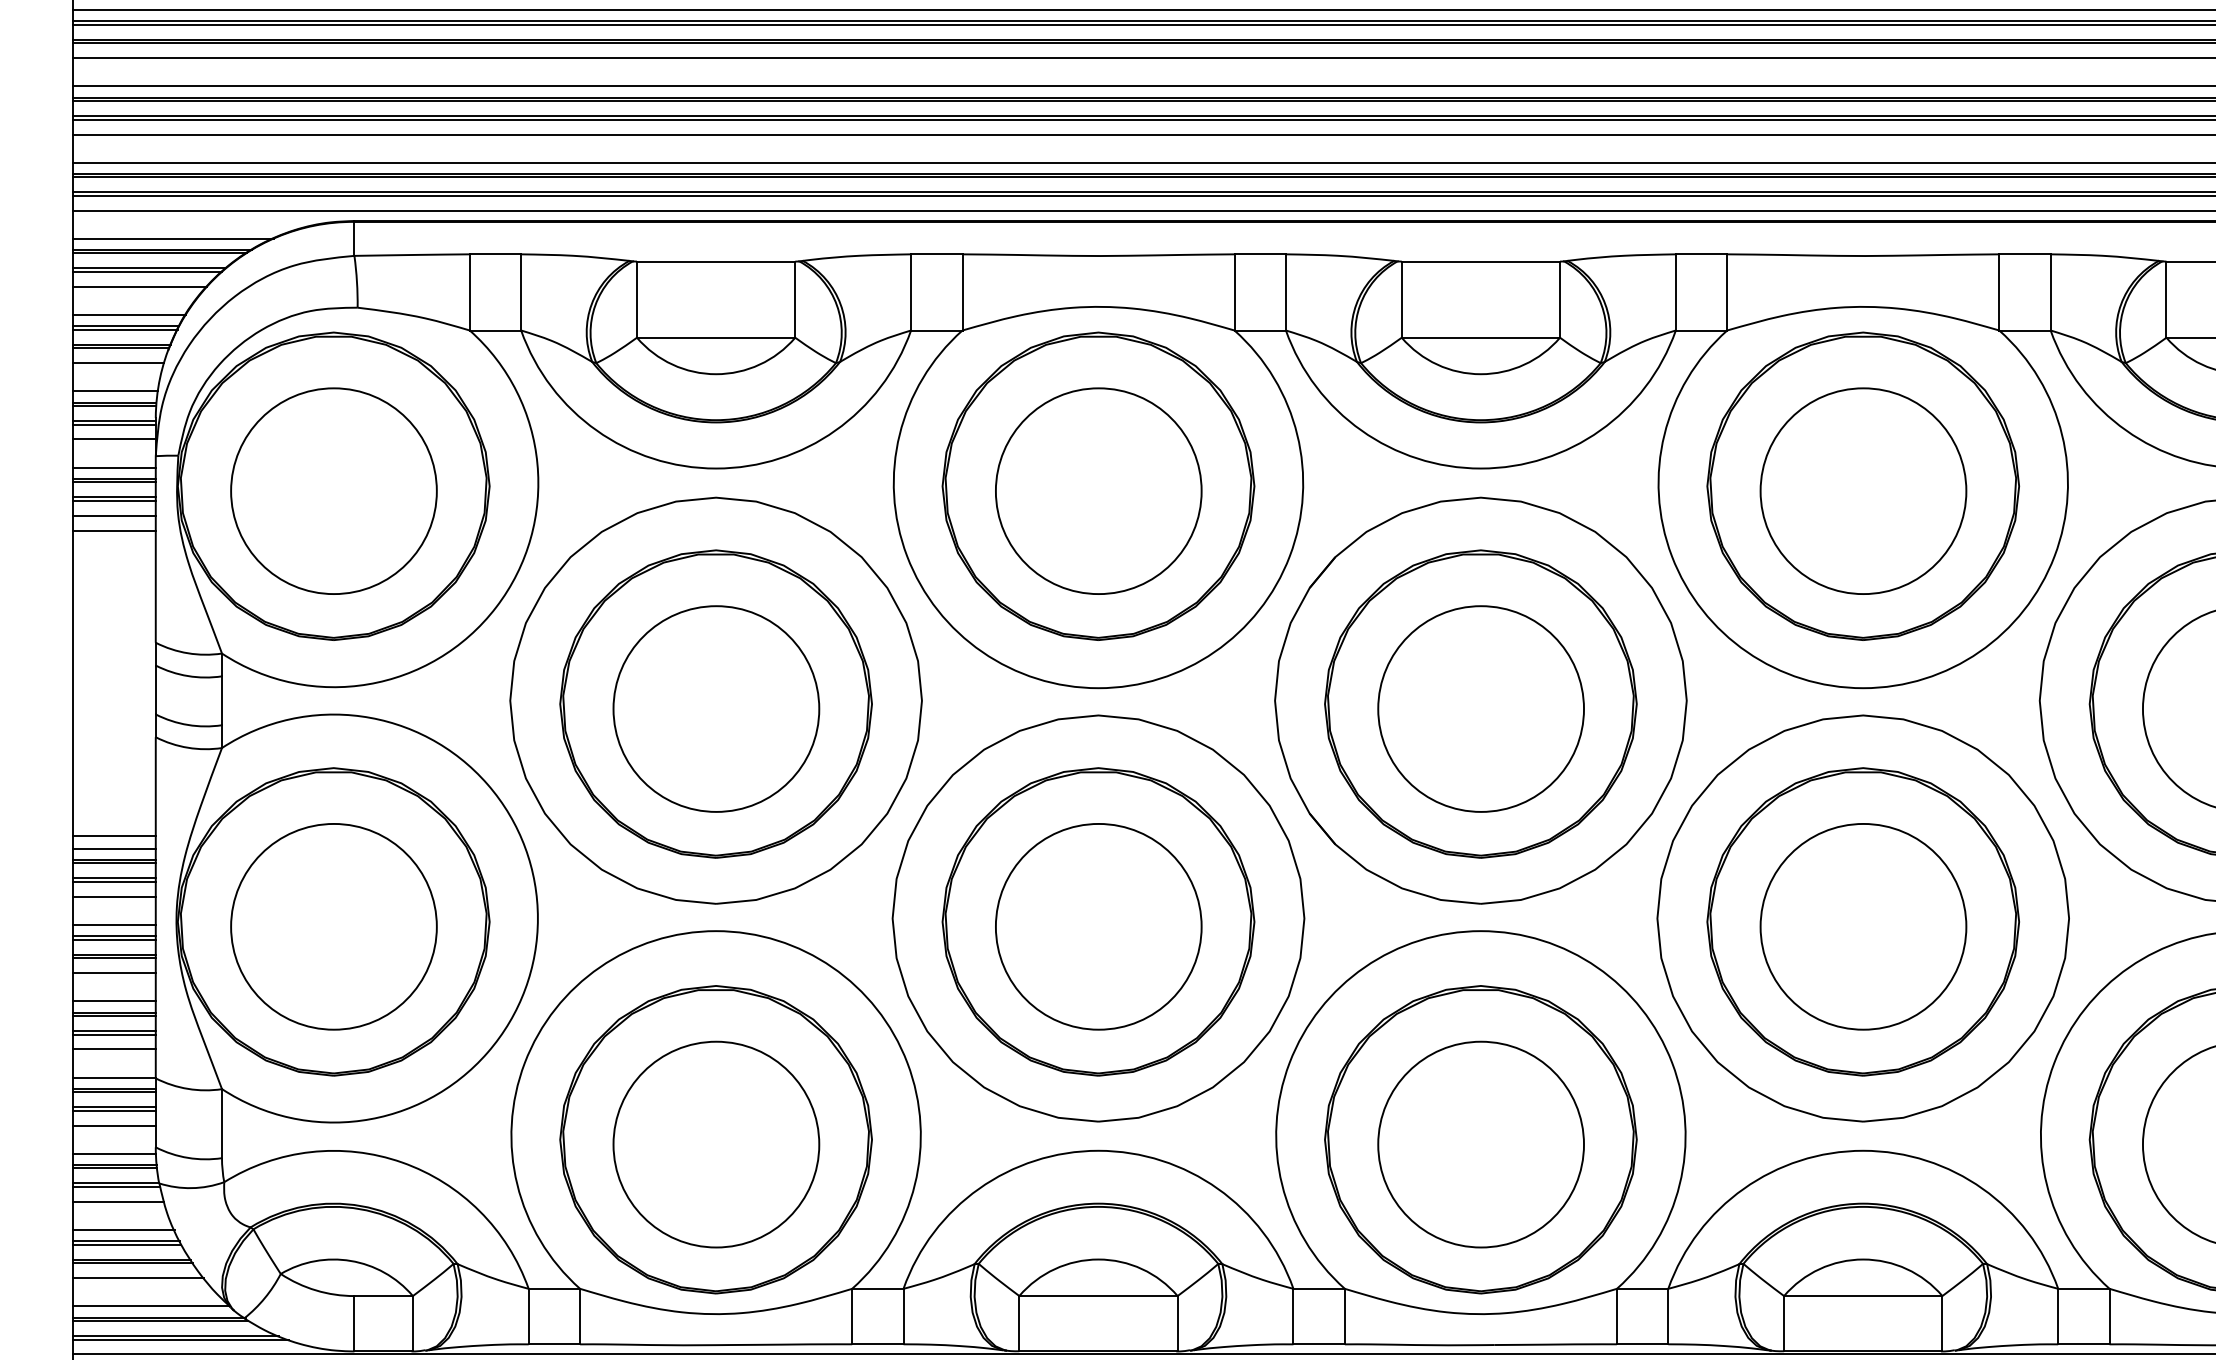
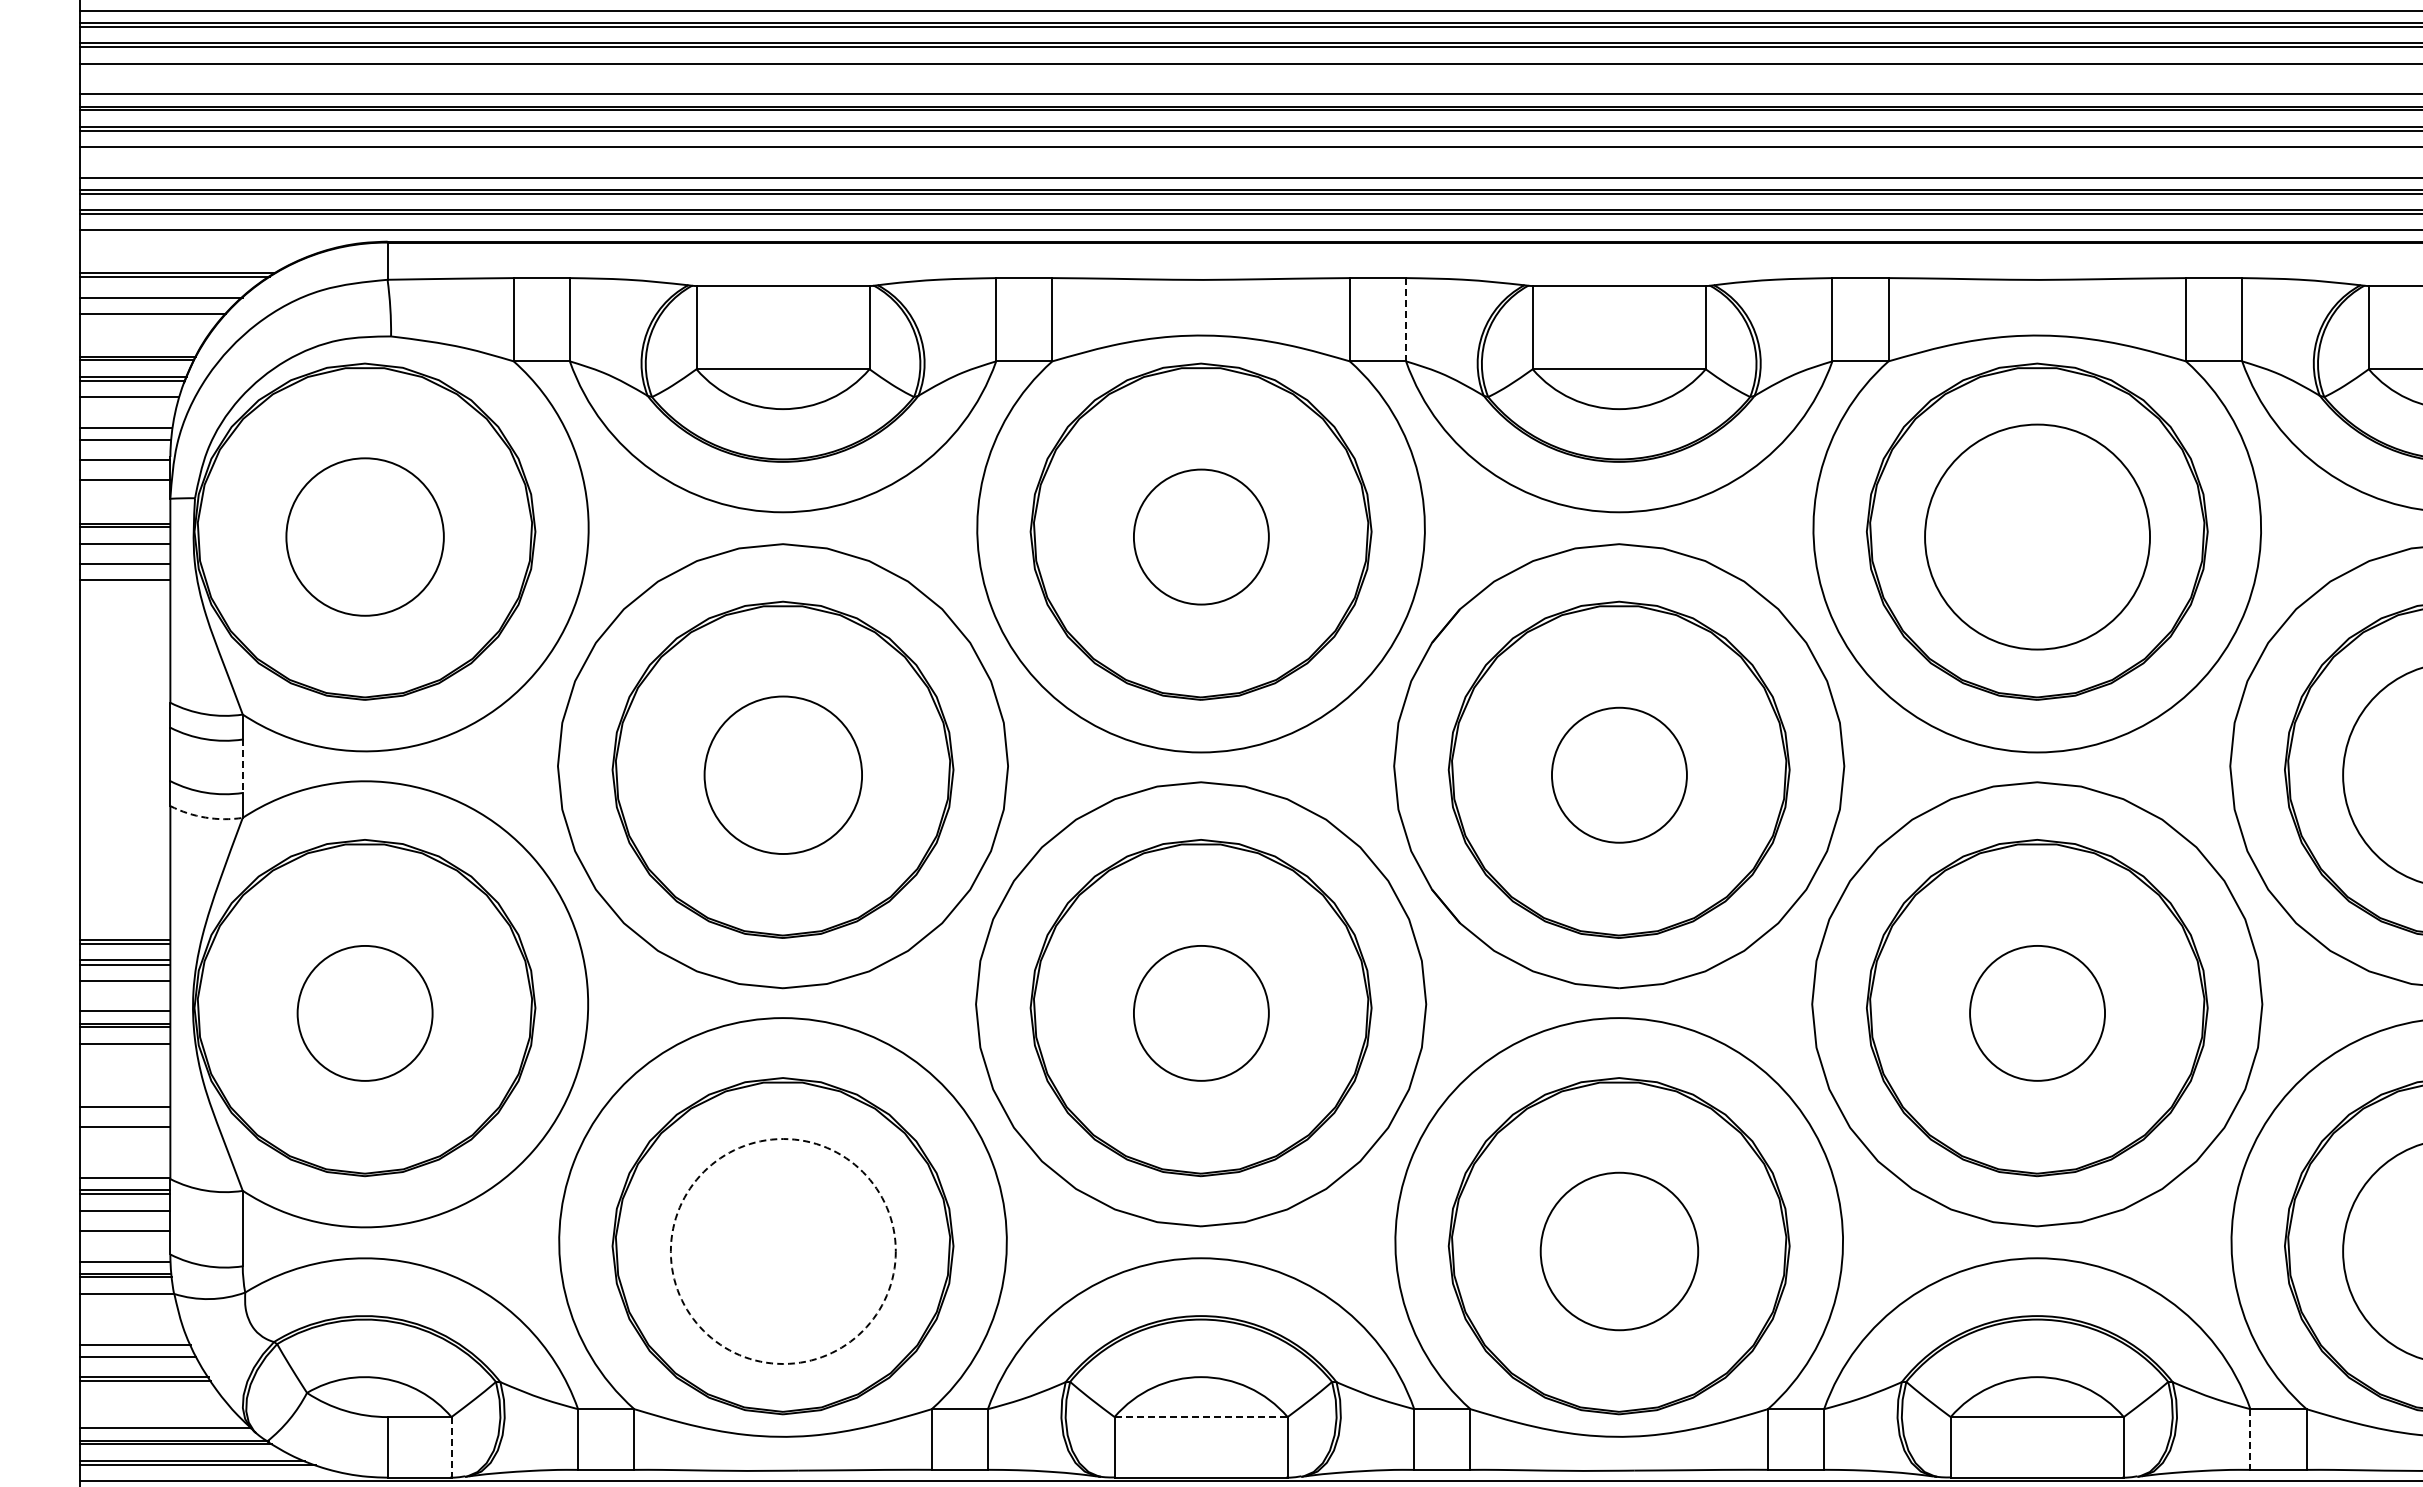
line: (173, 239) -> (189, 261), removed
line: (148, 268) -> (162, 293), removed
line: (1286, 292) -> (1406, 319), solid -> dashed
line: (129, 315) -> (141, 344), removed
line: (113, 405) -> (124, 443), removed
line: (113, 424) -> (124, 464), removed
line: (113, 467) -> (124, 511), removed
circle: (333, 490) -> (364, 536), size x0.7
circle: (1097, 490) -> (1200, 536), size x0.6
line: (113, 500) -> (124, 547), removed
line: (221, 701) -> (242, 766), solid -> dashed
circle: (715, 708) -> (782, 774), size x0.7
circle: (1480, 708) -> (1618, 774), size x0.6
arc: (187, 747) -> (205, 817), solid -> dashed
line: (113, 835) -> (124, 913), removed
line: (113, 849) -> (124, 928), removed
circle: (333, 926) -> (364, 1013), size x0.6
circle: (1097, 926) -> (1200, 1012), size x0.6
circle: (1863, 926) -> (2037, 1012), size x0.6
line: (113, 958) -> (124, 1047), removed
line: (113, 973) -> (124, 1064), removed
line: (113, 1001) -> (124, 1094), removed
line: (113, 1015) -> (124, 1110), removed
line: (113, 1034) -> (124, 1131), removed
line: (113, 1049) -> (124, 1147), removed
line: (113, 1110) -> (124, 1214), removed
circle: (715, 1144) -> (782, 1251), solid -> dashed
circle: (1480, 1144) -> (1618, 1251), size x0.7
line: (116, 1186) -> (127, 1297), removed
line: (118, 1202) -> (129, 1314), removed
line: (126, 1244) -> (138, 1360), removed
line: (137, 1278) -> (150, 1397), removed
line: (1098, 1296) -> (1201, 1417), solid -> dashed
line: (2058, 1316) -> (2250, 1439), solid -> dashed
line: (412, 1323) -> (451, 1447), solid -> dashed

